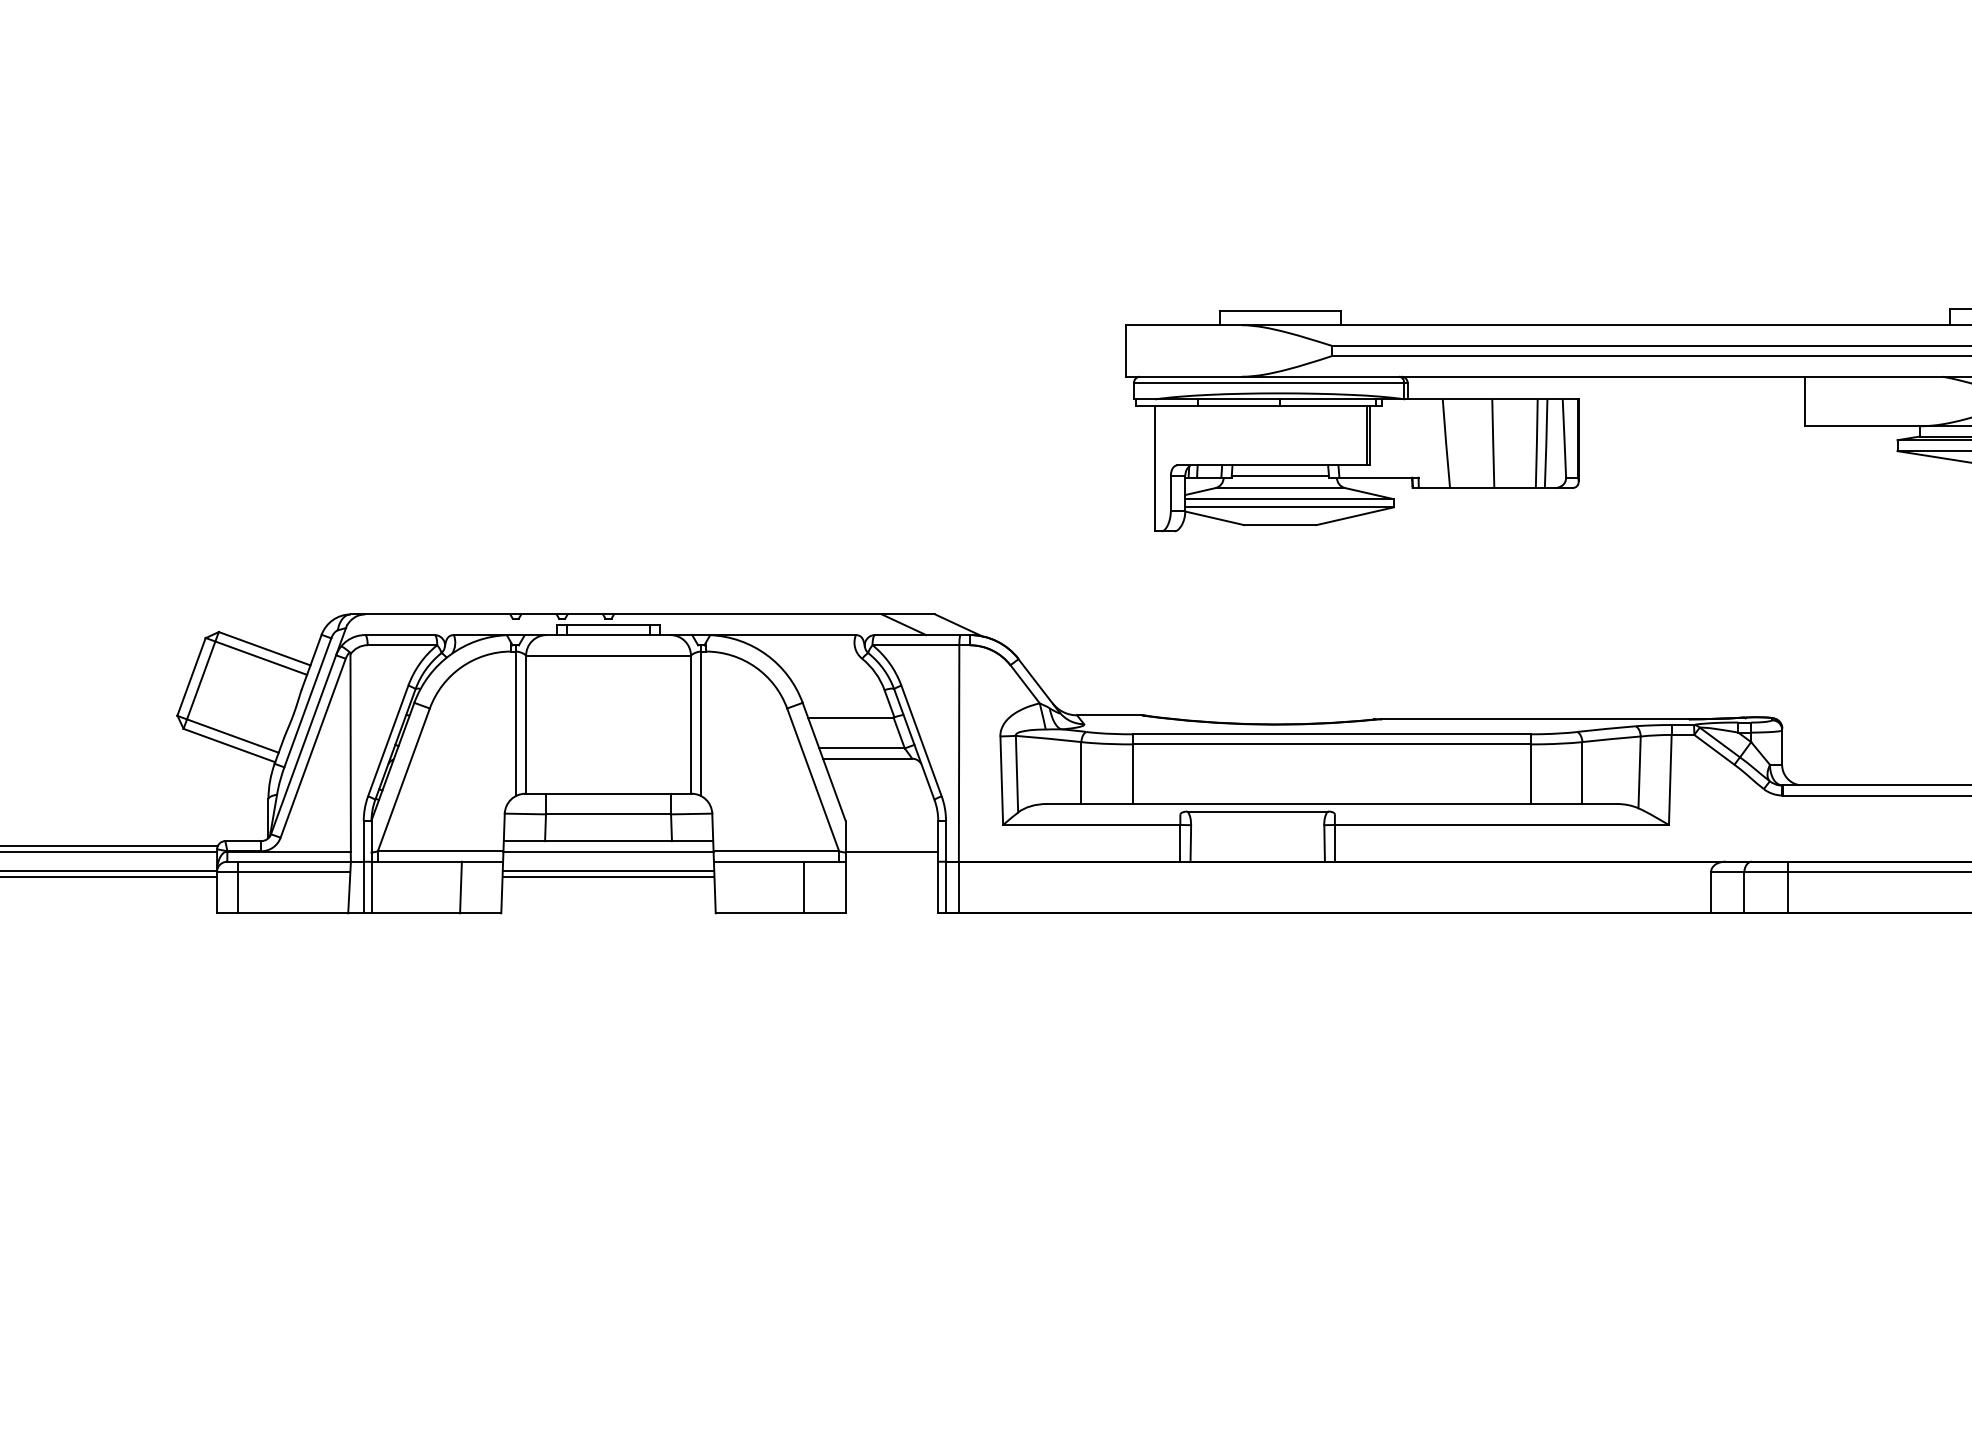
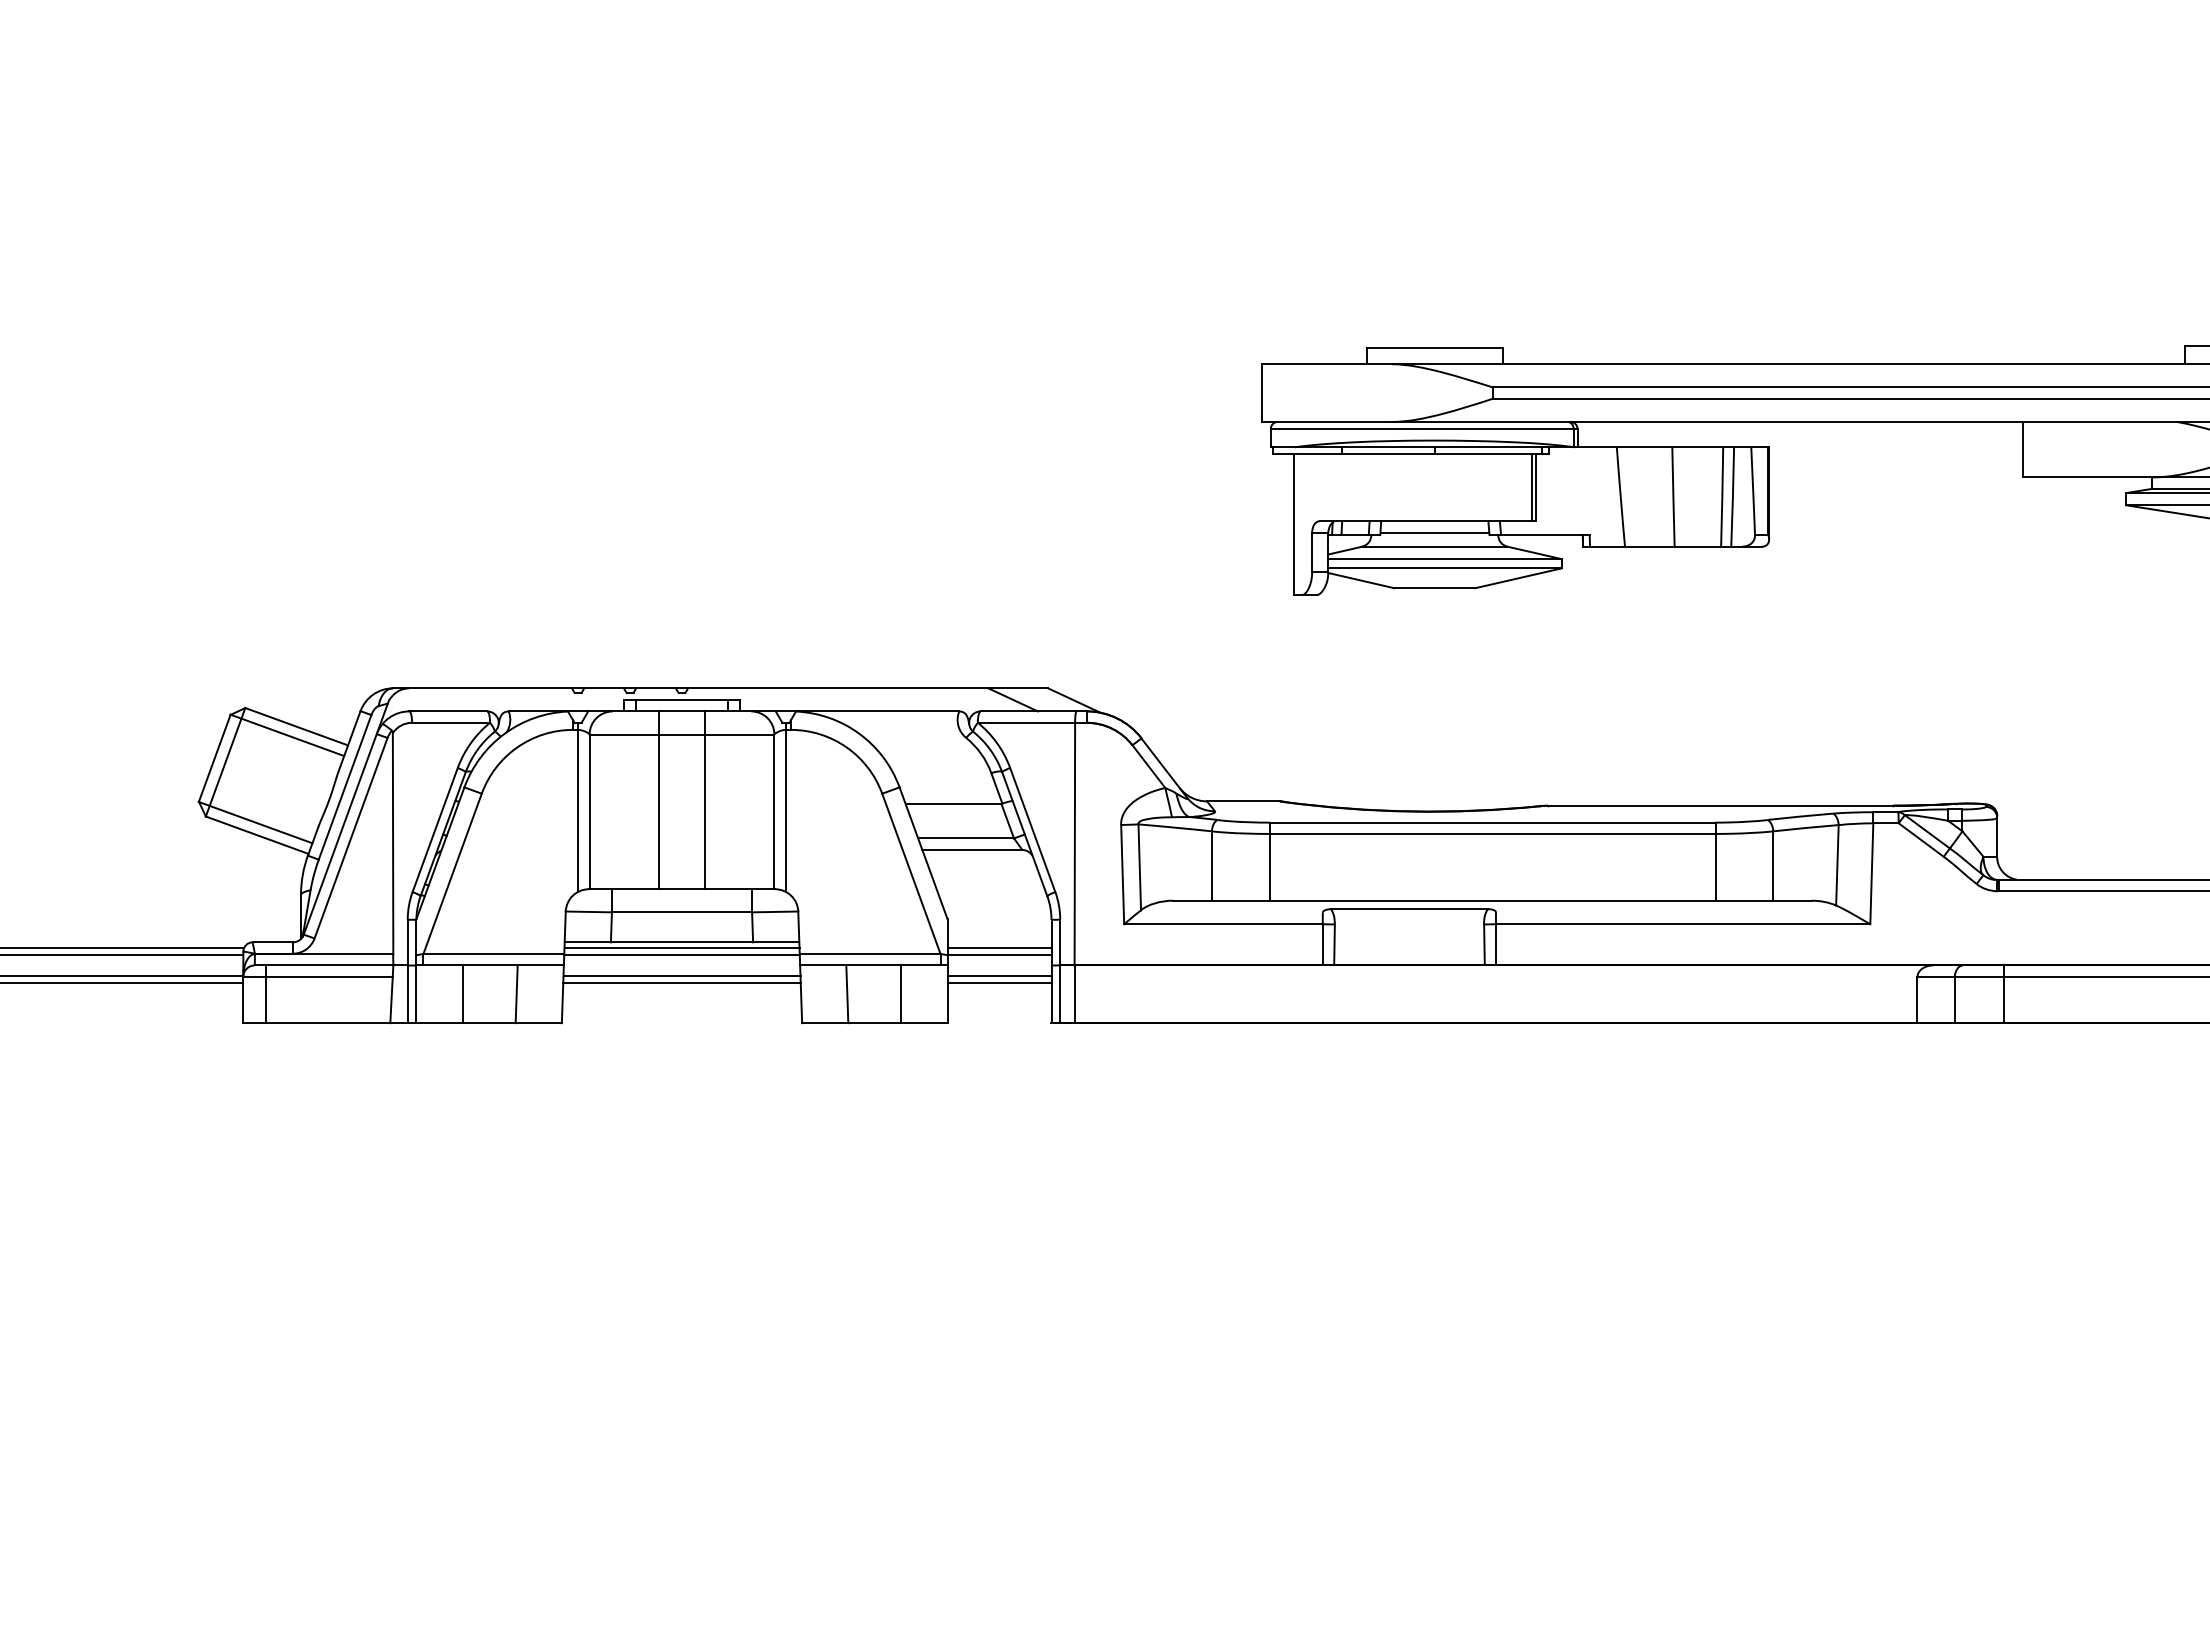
line: (587, 714) -> (658, 800), added
line: (629, 714) -> (705, 800), added
line: (608, 846) -> (681, 948), added
line: (891, 846) -> (999, 948), added
line: (891, 870) -> (999, 975), added
line: (891, 876) -> (999, 982), added
line: (412, 887) -> (462, 994), added
line: (756, 887) -> (847, 994), added

